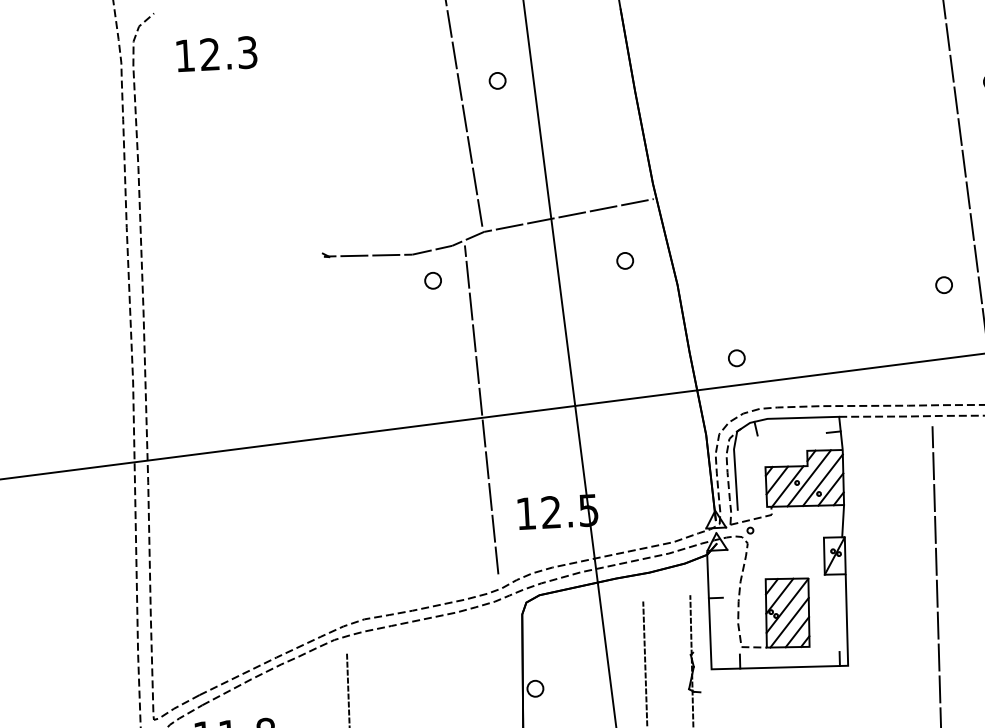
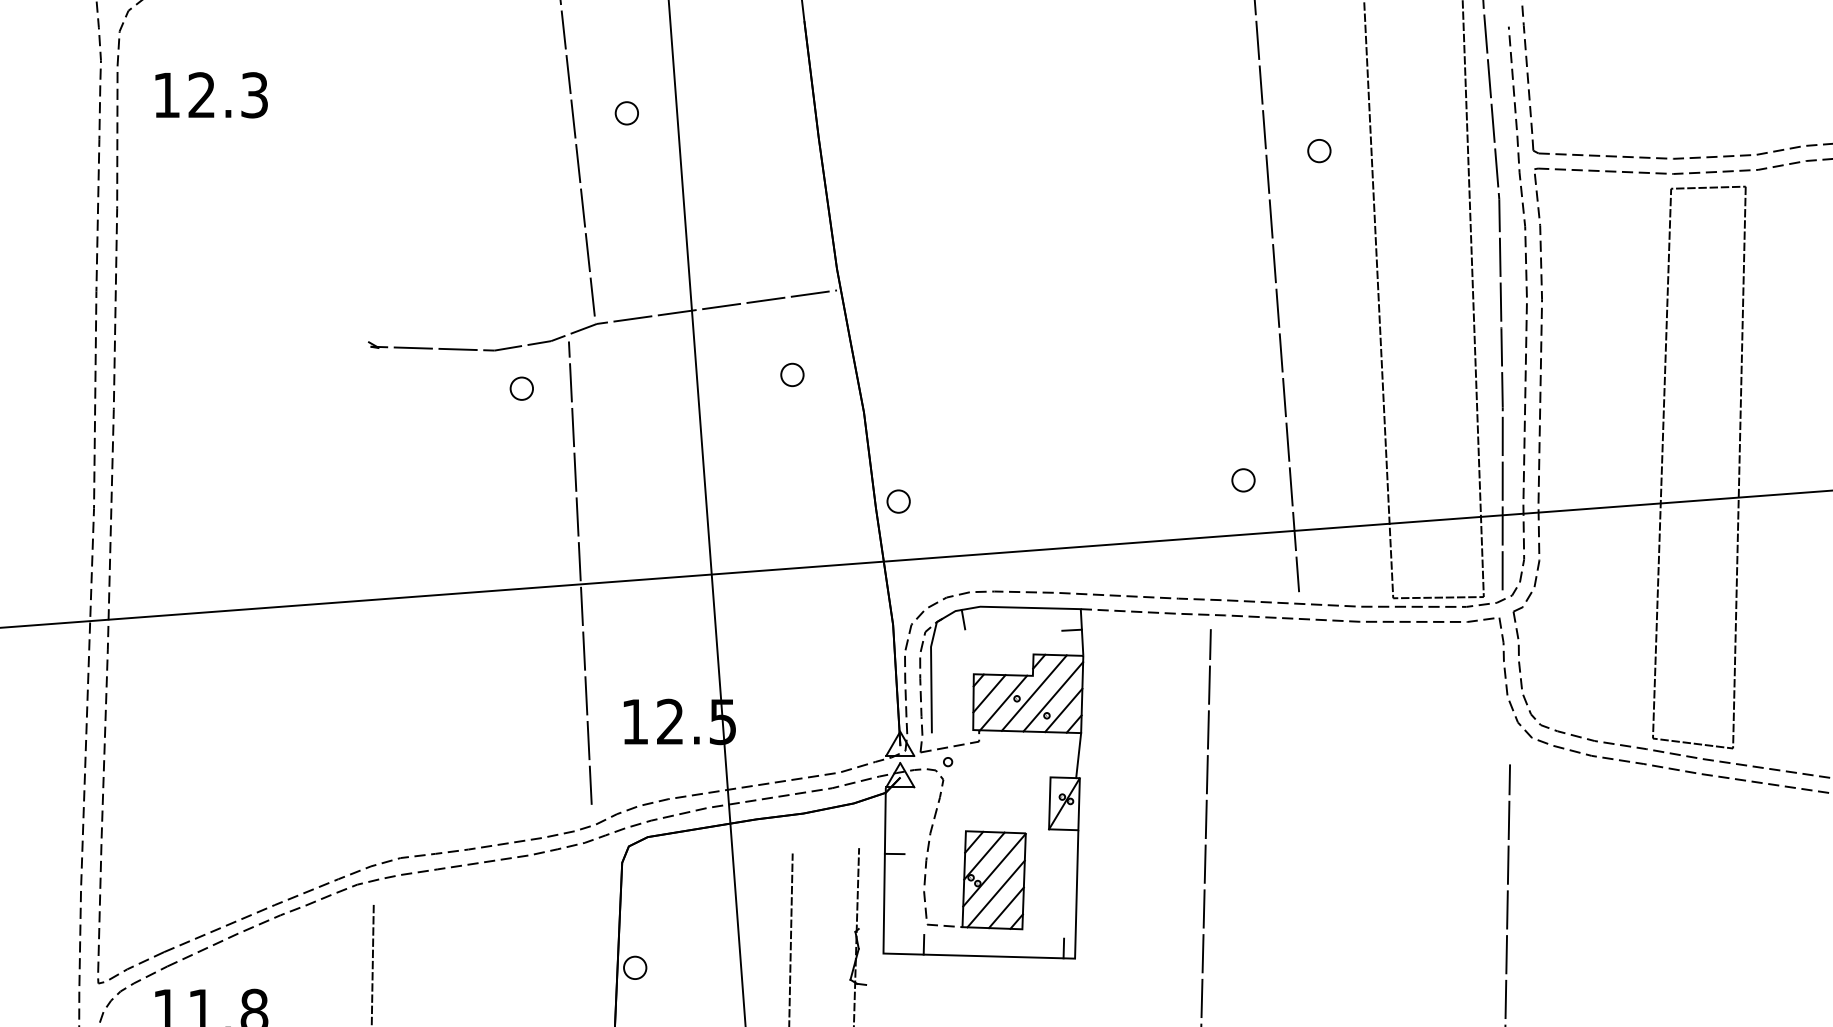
text: (216, 54) -> (211, 95), moved
part: (944, 285) -> (1243, 480), moved
part: (736, 358) -> (898, 501), moved

